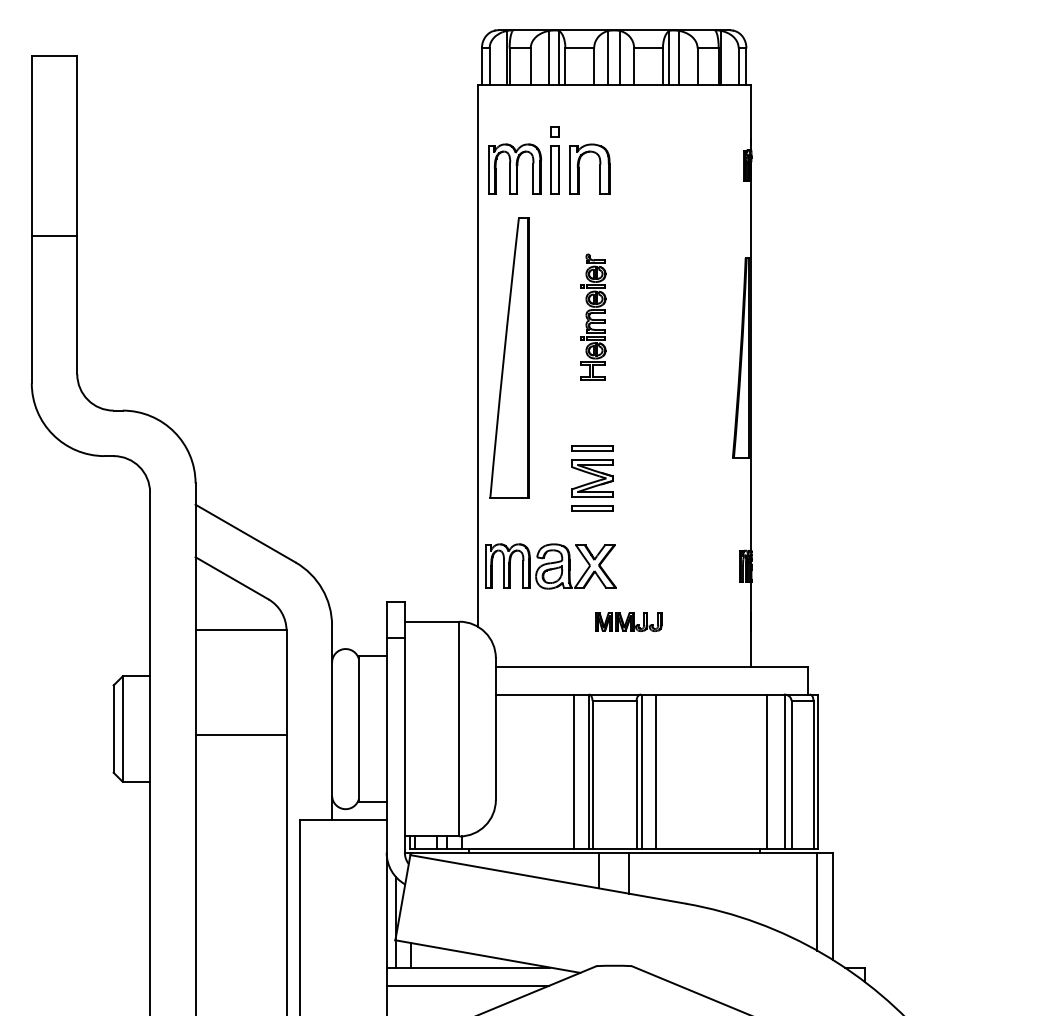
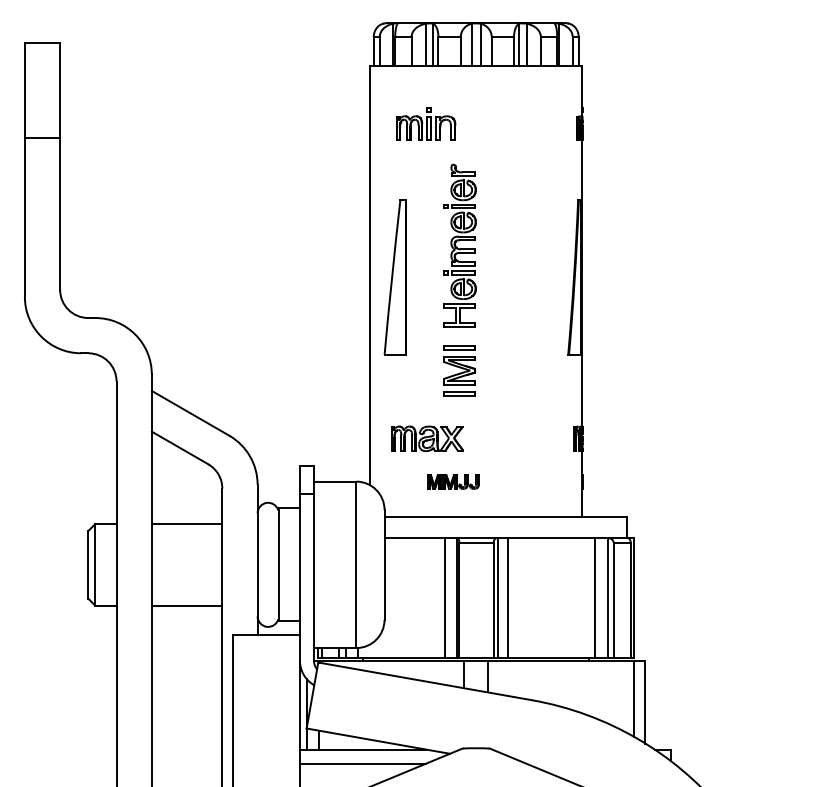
part: (549, 159) -> (426, 123), size x0.62
line: (54, 235) -> (42, 137), moved
part: (592, 316) -> (459, 245), size x1.67
part: (509, 357) -> (395, 276), size x0.71
part: (551, 566) -> (427, 438), size x0.71
part: (628, 621) -> (453, 481), moved
line: (240, 630) -> (186, 524), moved
line: (240, 734) -> (186, 605), moved

